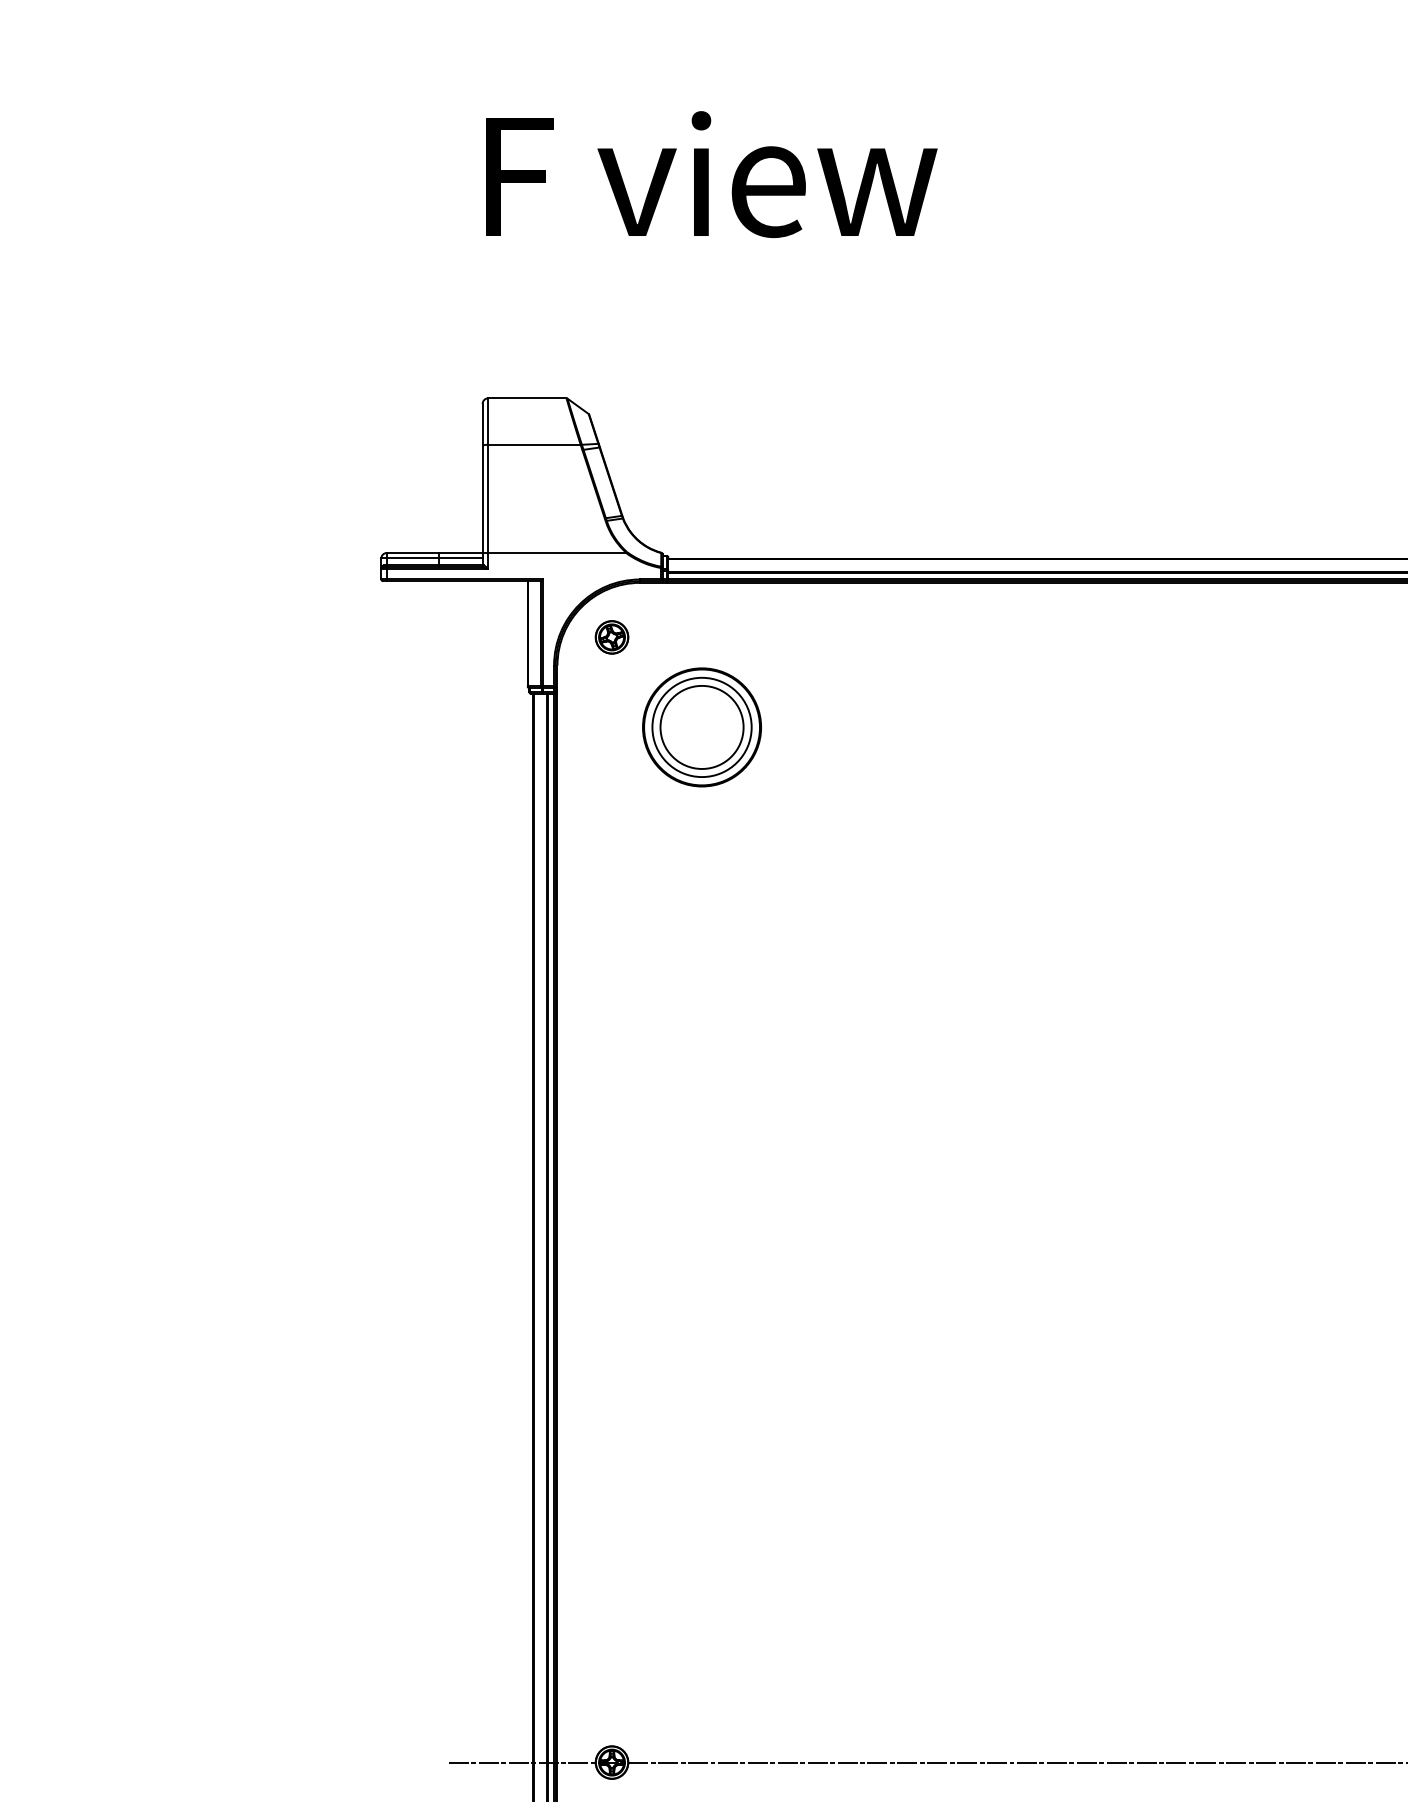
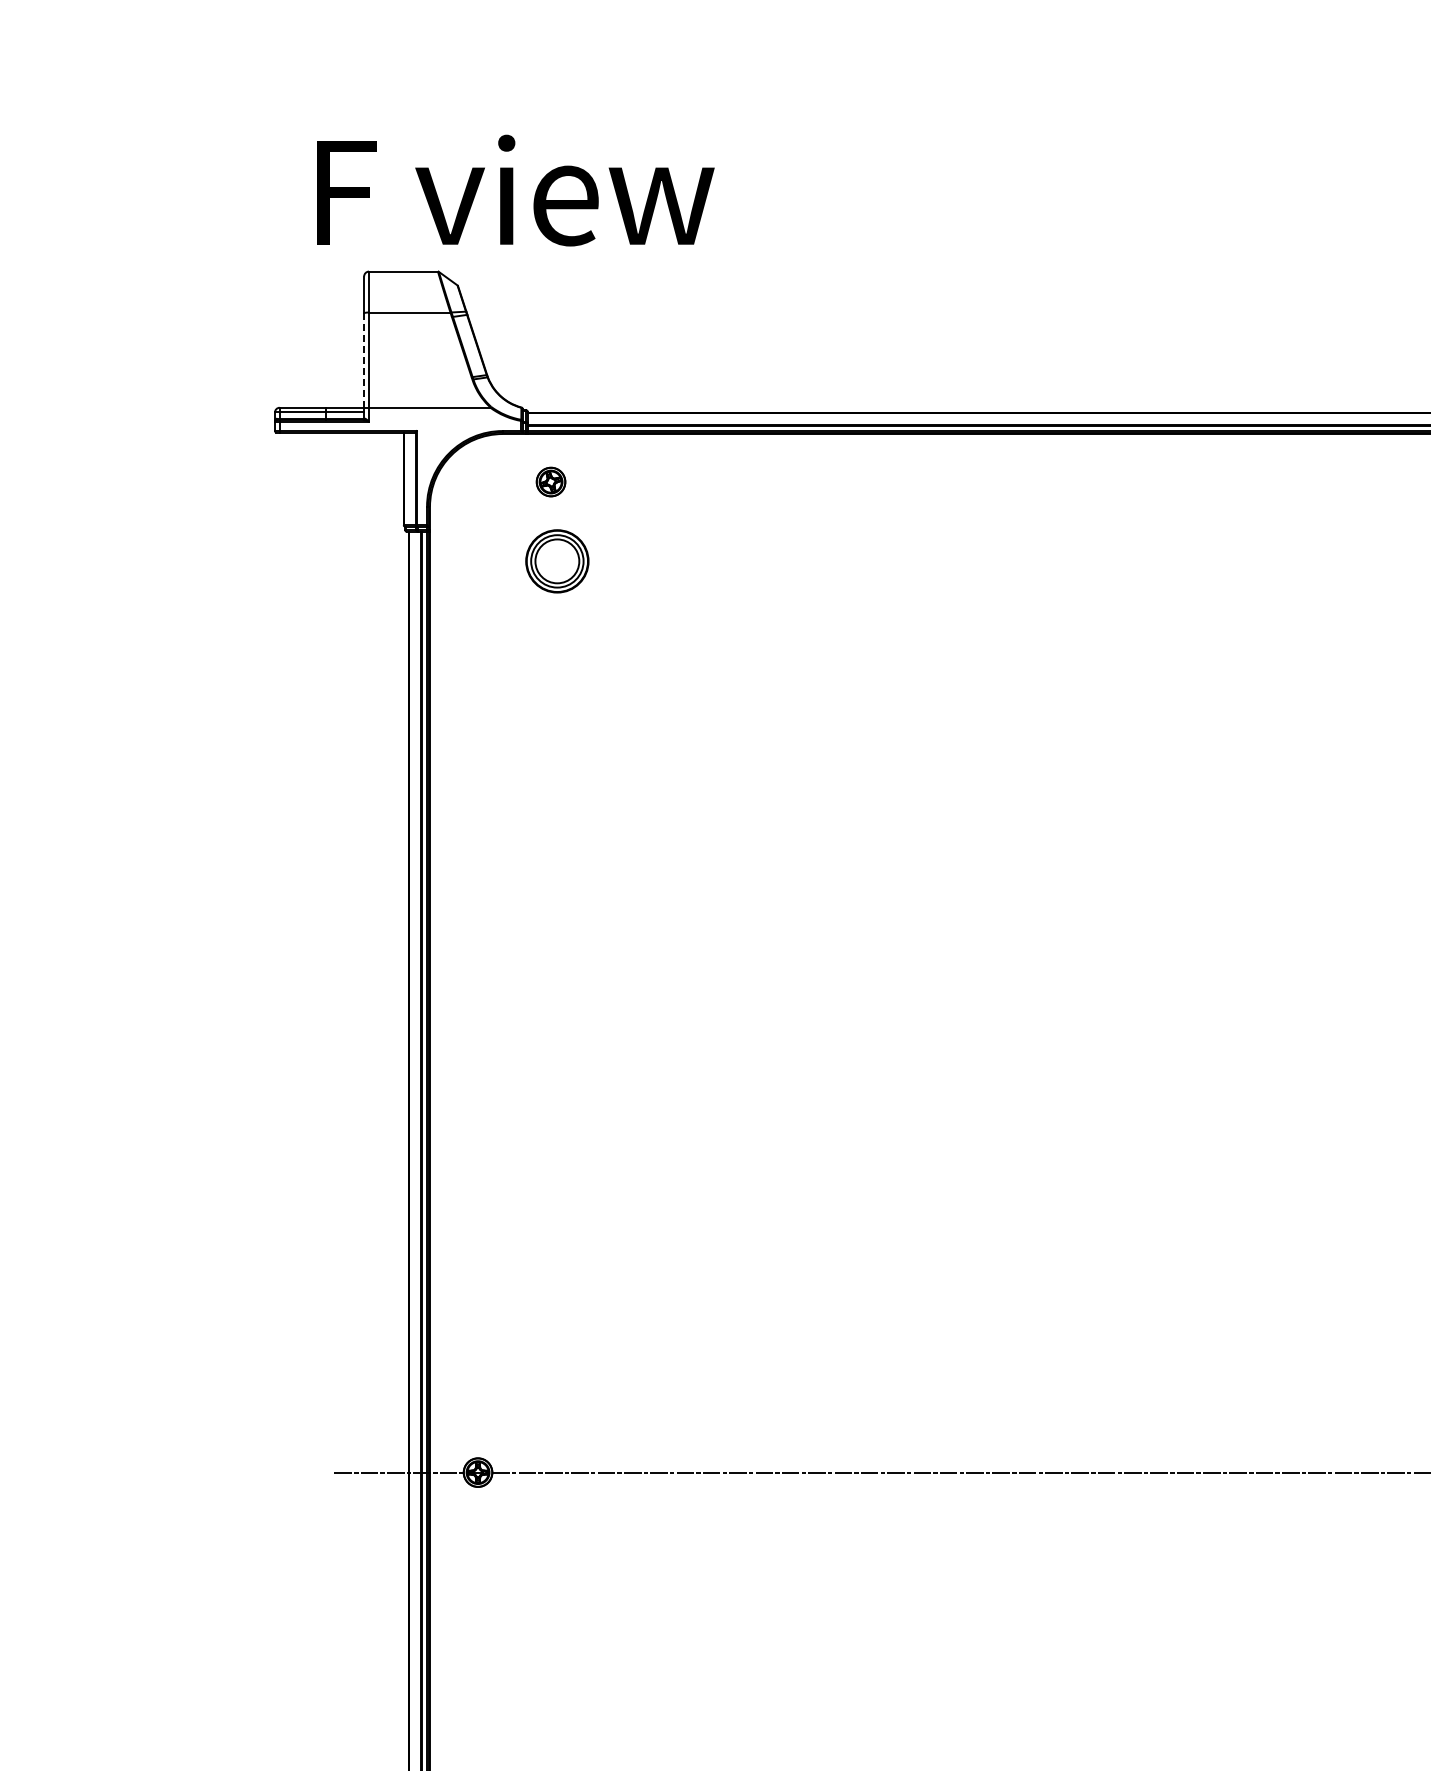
text: (711, 174) -> (515, 190), moved
line: (483, 500) -> (364, 361), solid -> dashed
part: (611, 636) -> (550, 481), moved
part: (702, 727) -> (557, 561), size x0.6

